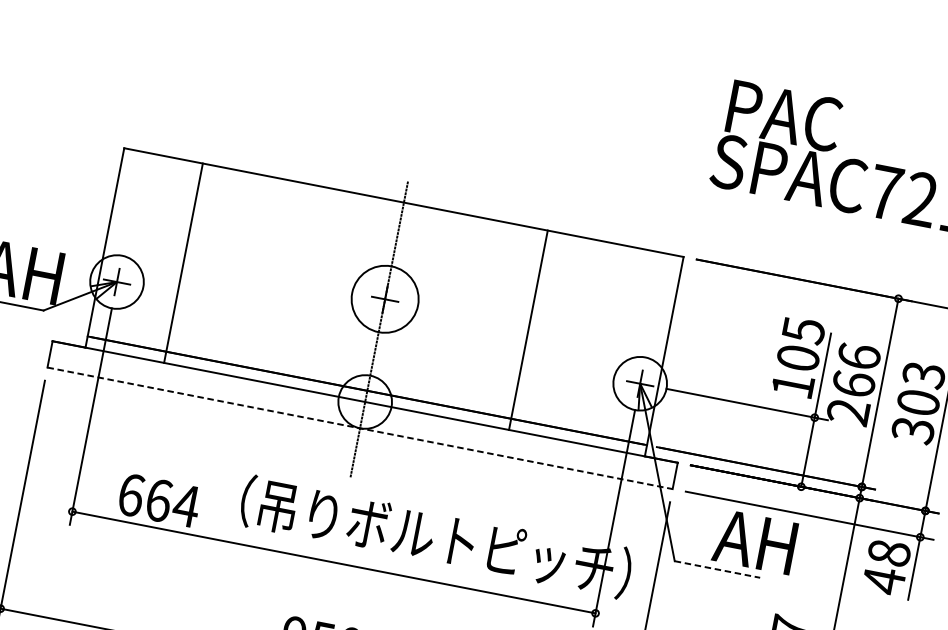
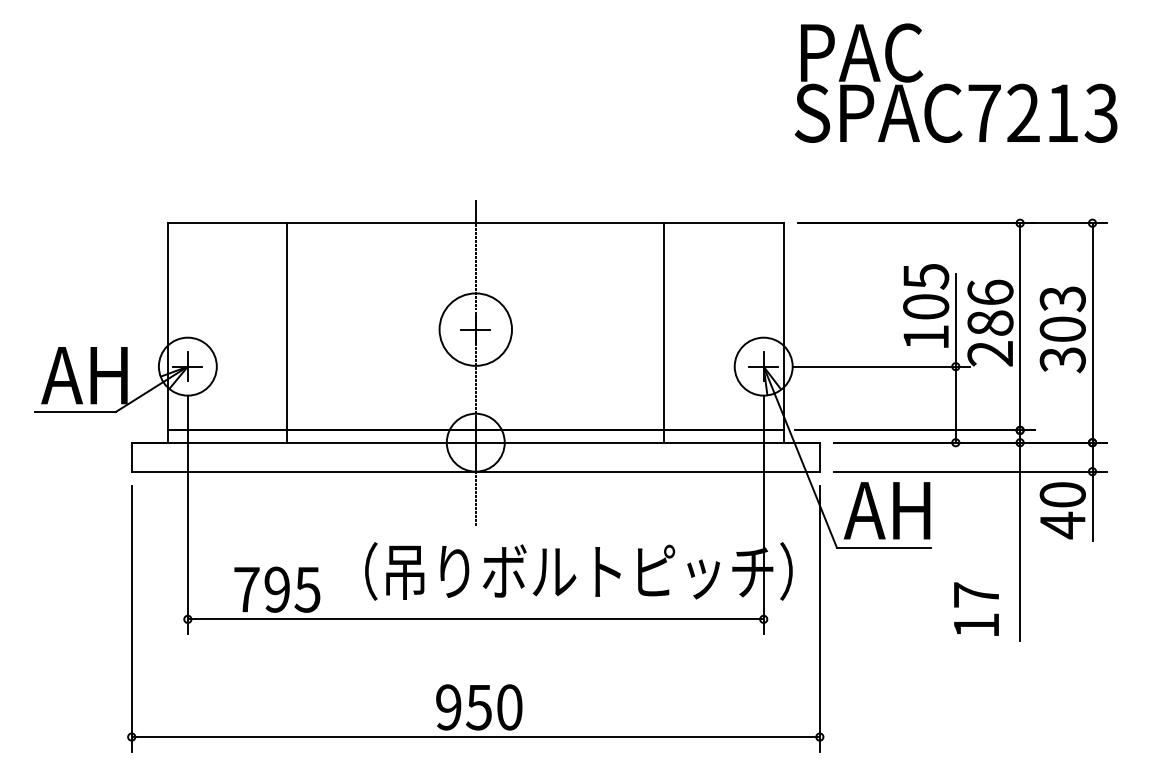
line: (183, 262) -> (287, 332), moved
line: (528, 329) -> (664, 332), moved
text: (854, 383) -> (990, 322), 266 -> 286
line: (360, 428) -> (476, 471), dashed -> solid
text: (159, 500) -> (277, 589), 664 -> 795
text: (755, 541) -> (887, 510), moved
text: (889, 552) -> (1062, 494), 48 -> 40
line: (717, 569) -> (884, 547), dashed -> solid

